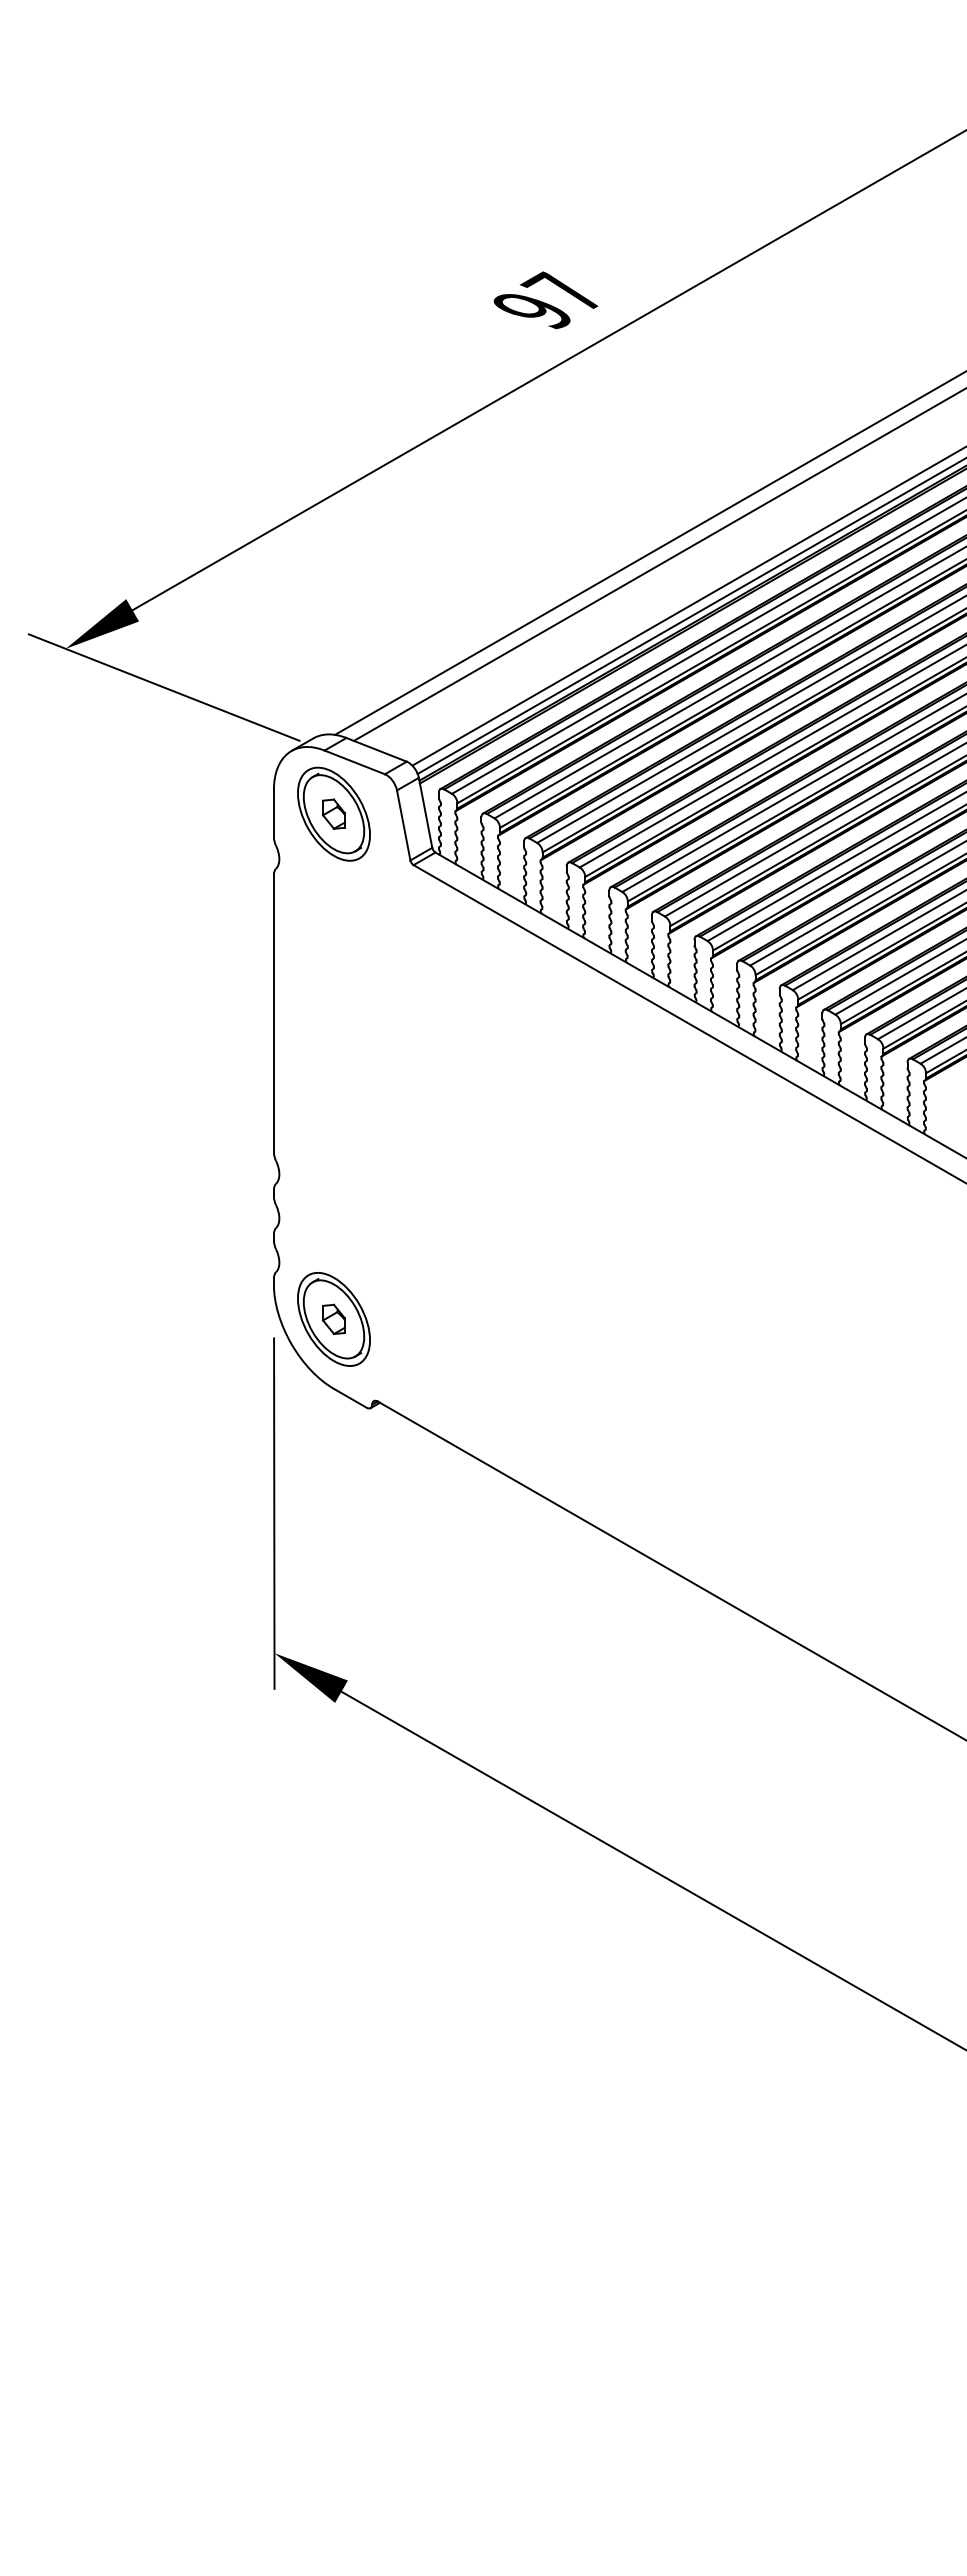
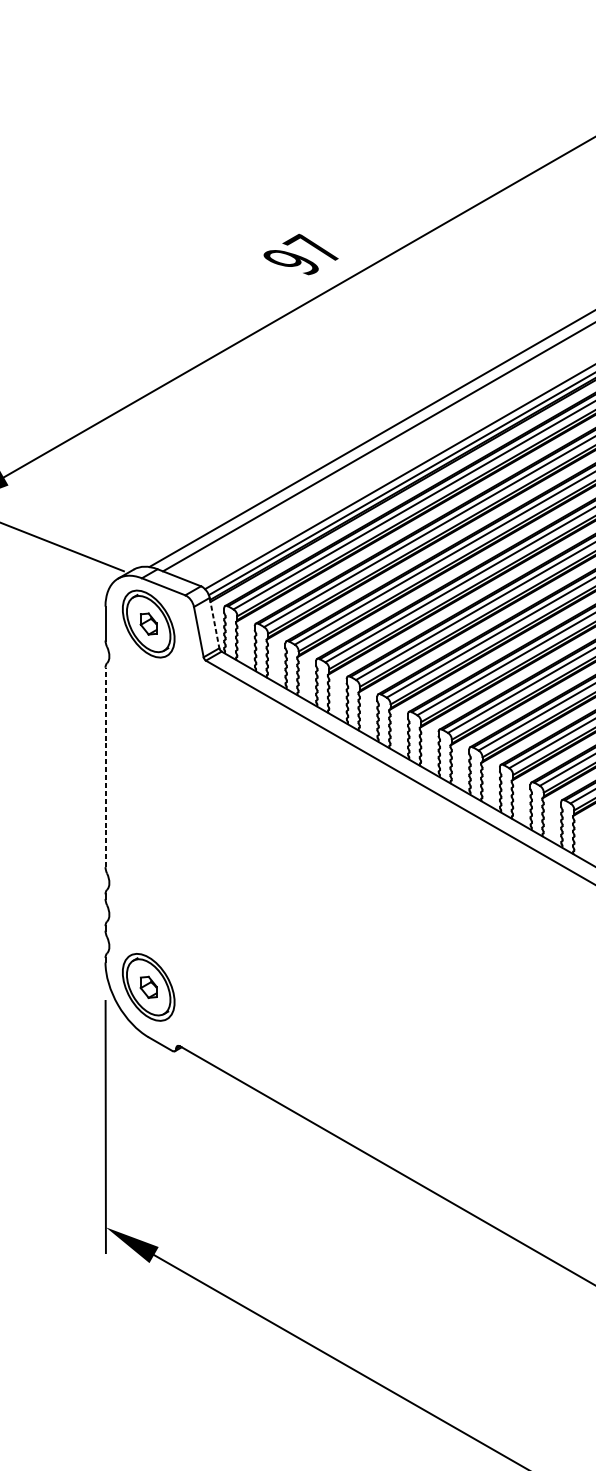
line: (425, 812) -> (214, 622), solid -> dashed
line: (273, 1013) -> (105, 767), solid -> dashed

